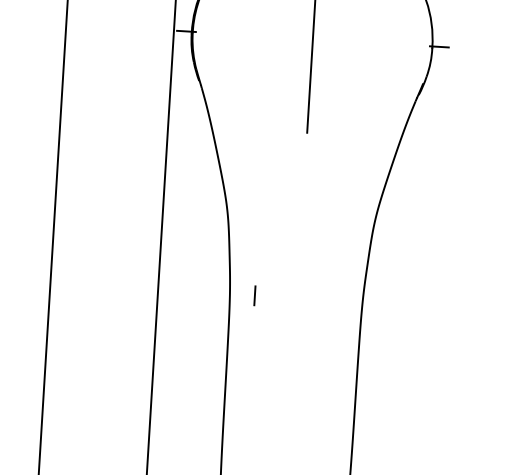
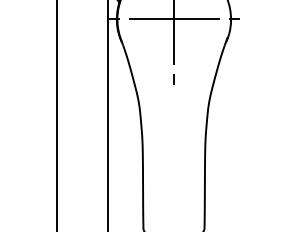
line: (311, 39) -> (173, 19), added
line: (253, 296) -> (173, 79), moved

